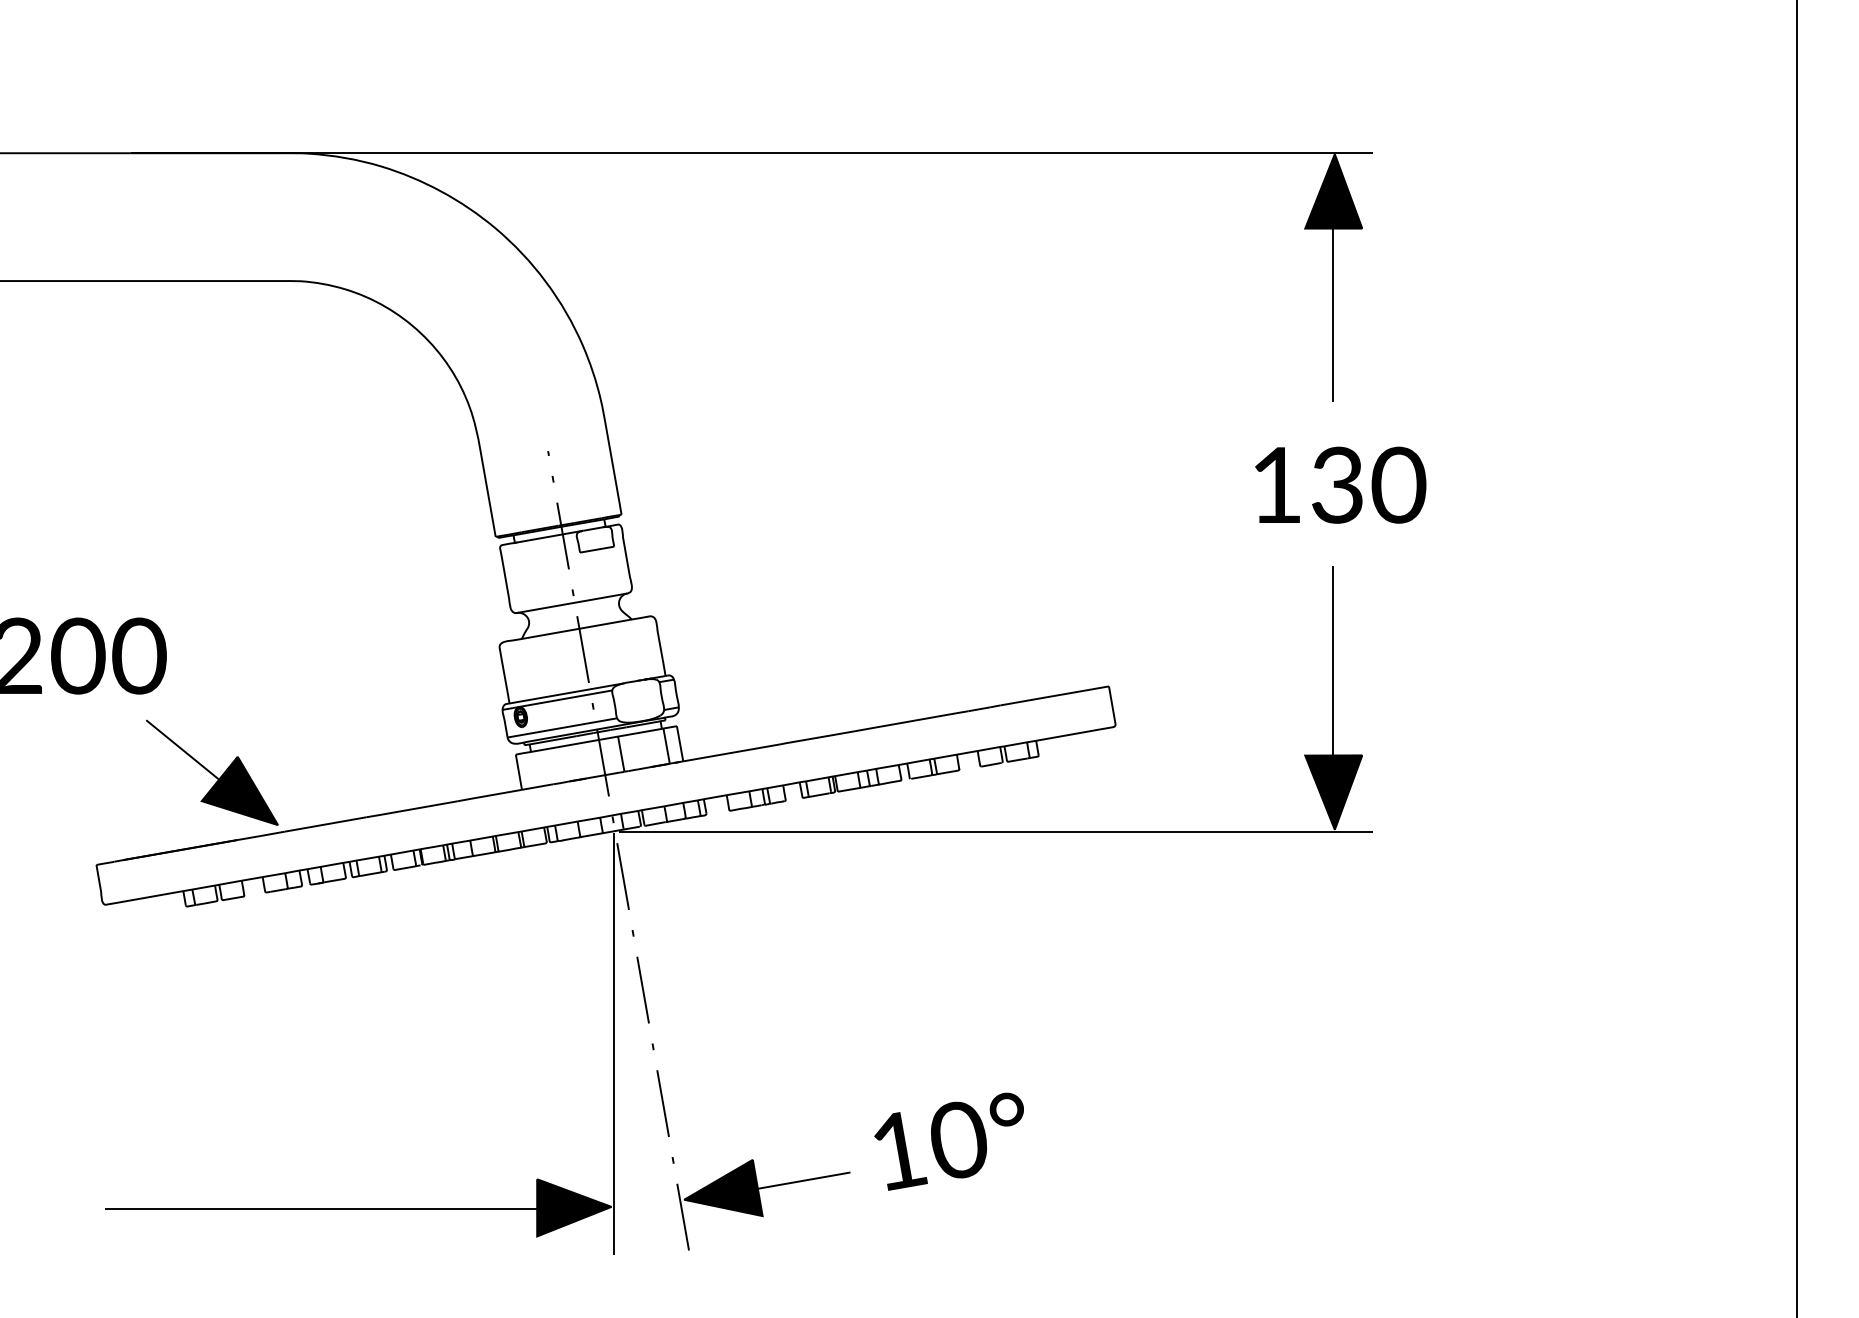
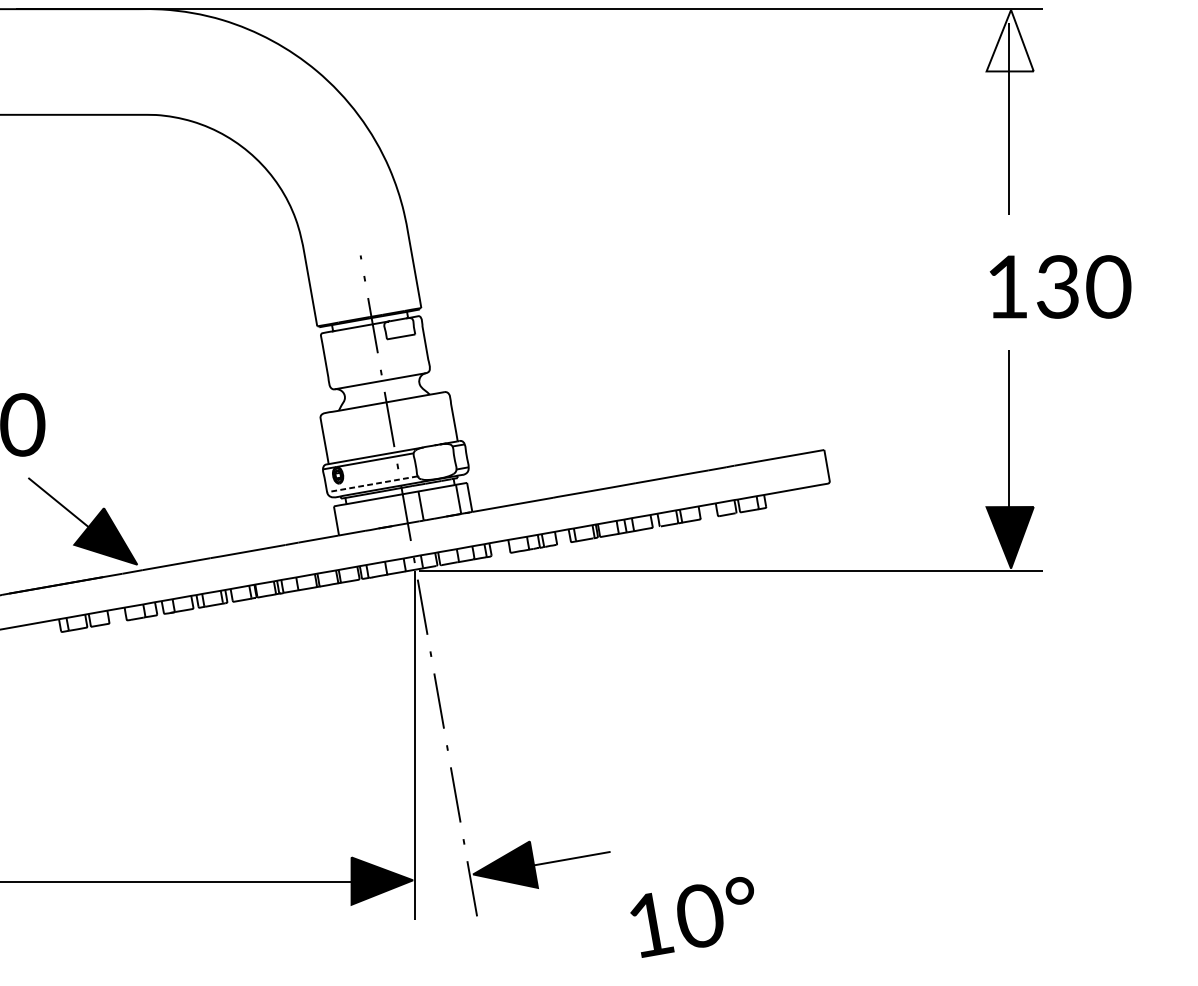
fill: (1333, 191) -> (1009, 40), removed
text: (1340, 484) -> (1060, 286), moved
line: (562, 727) -> (372, 483), solid -> dashed
text: (948, 1141) -> (691, 917), moved

